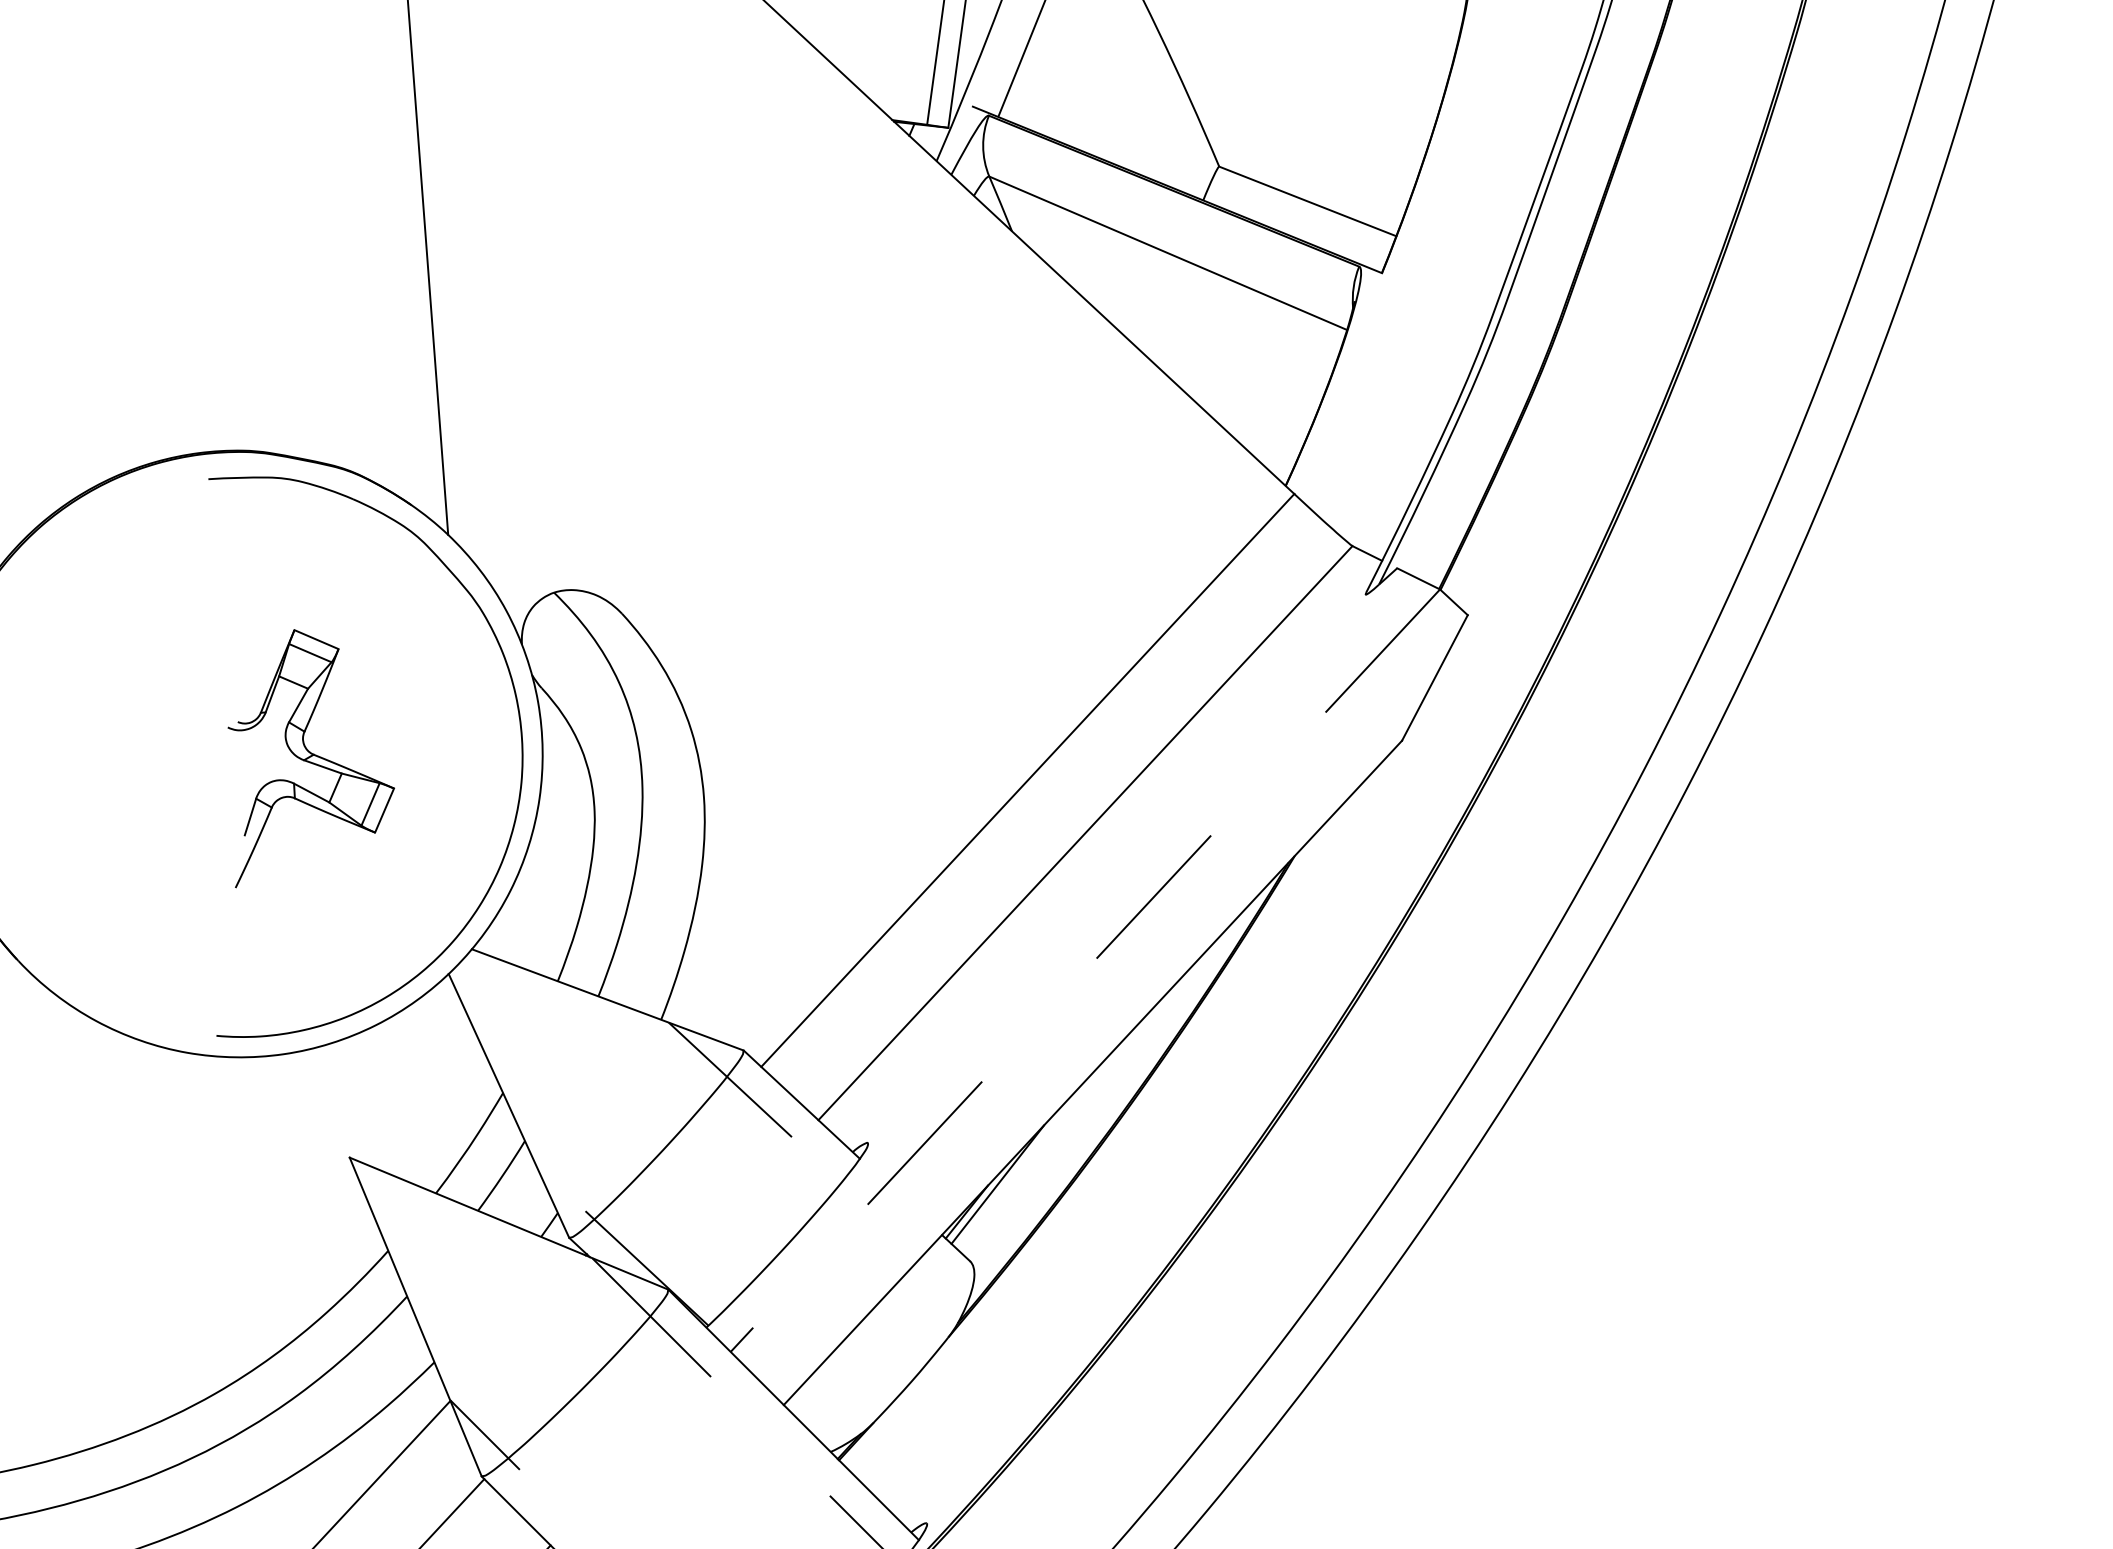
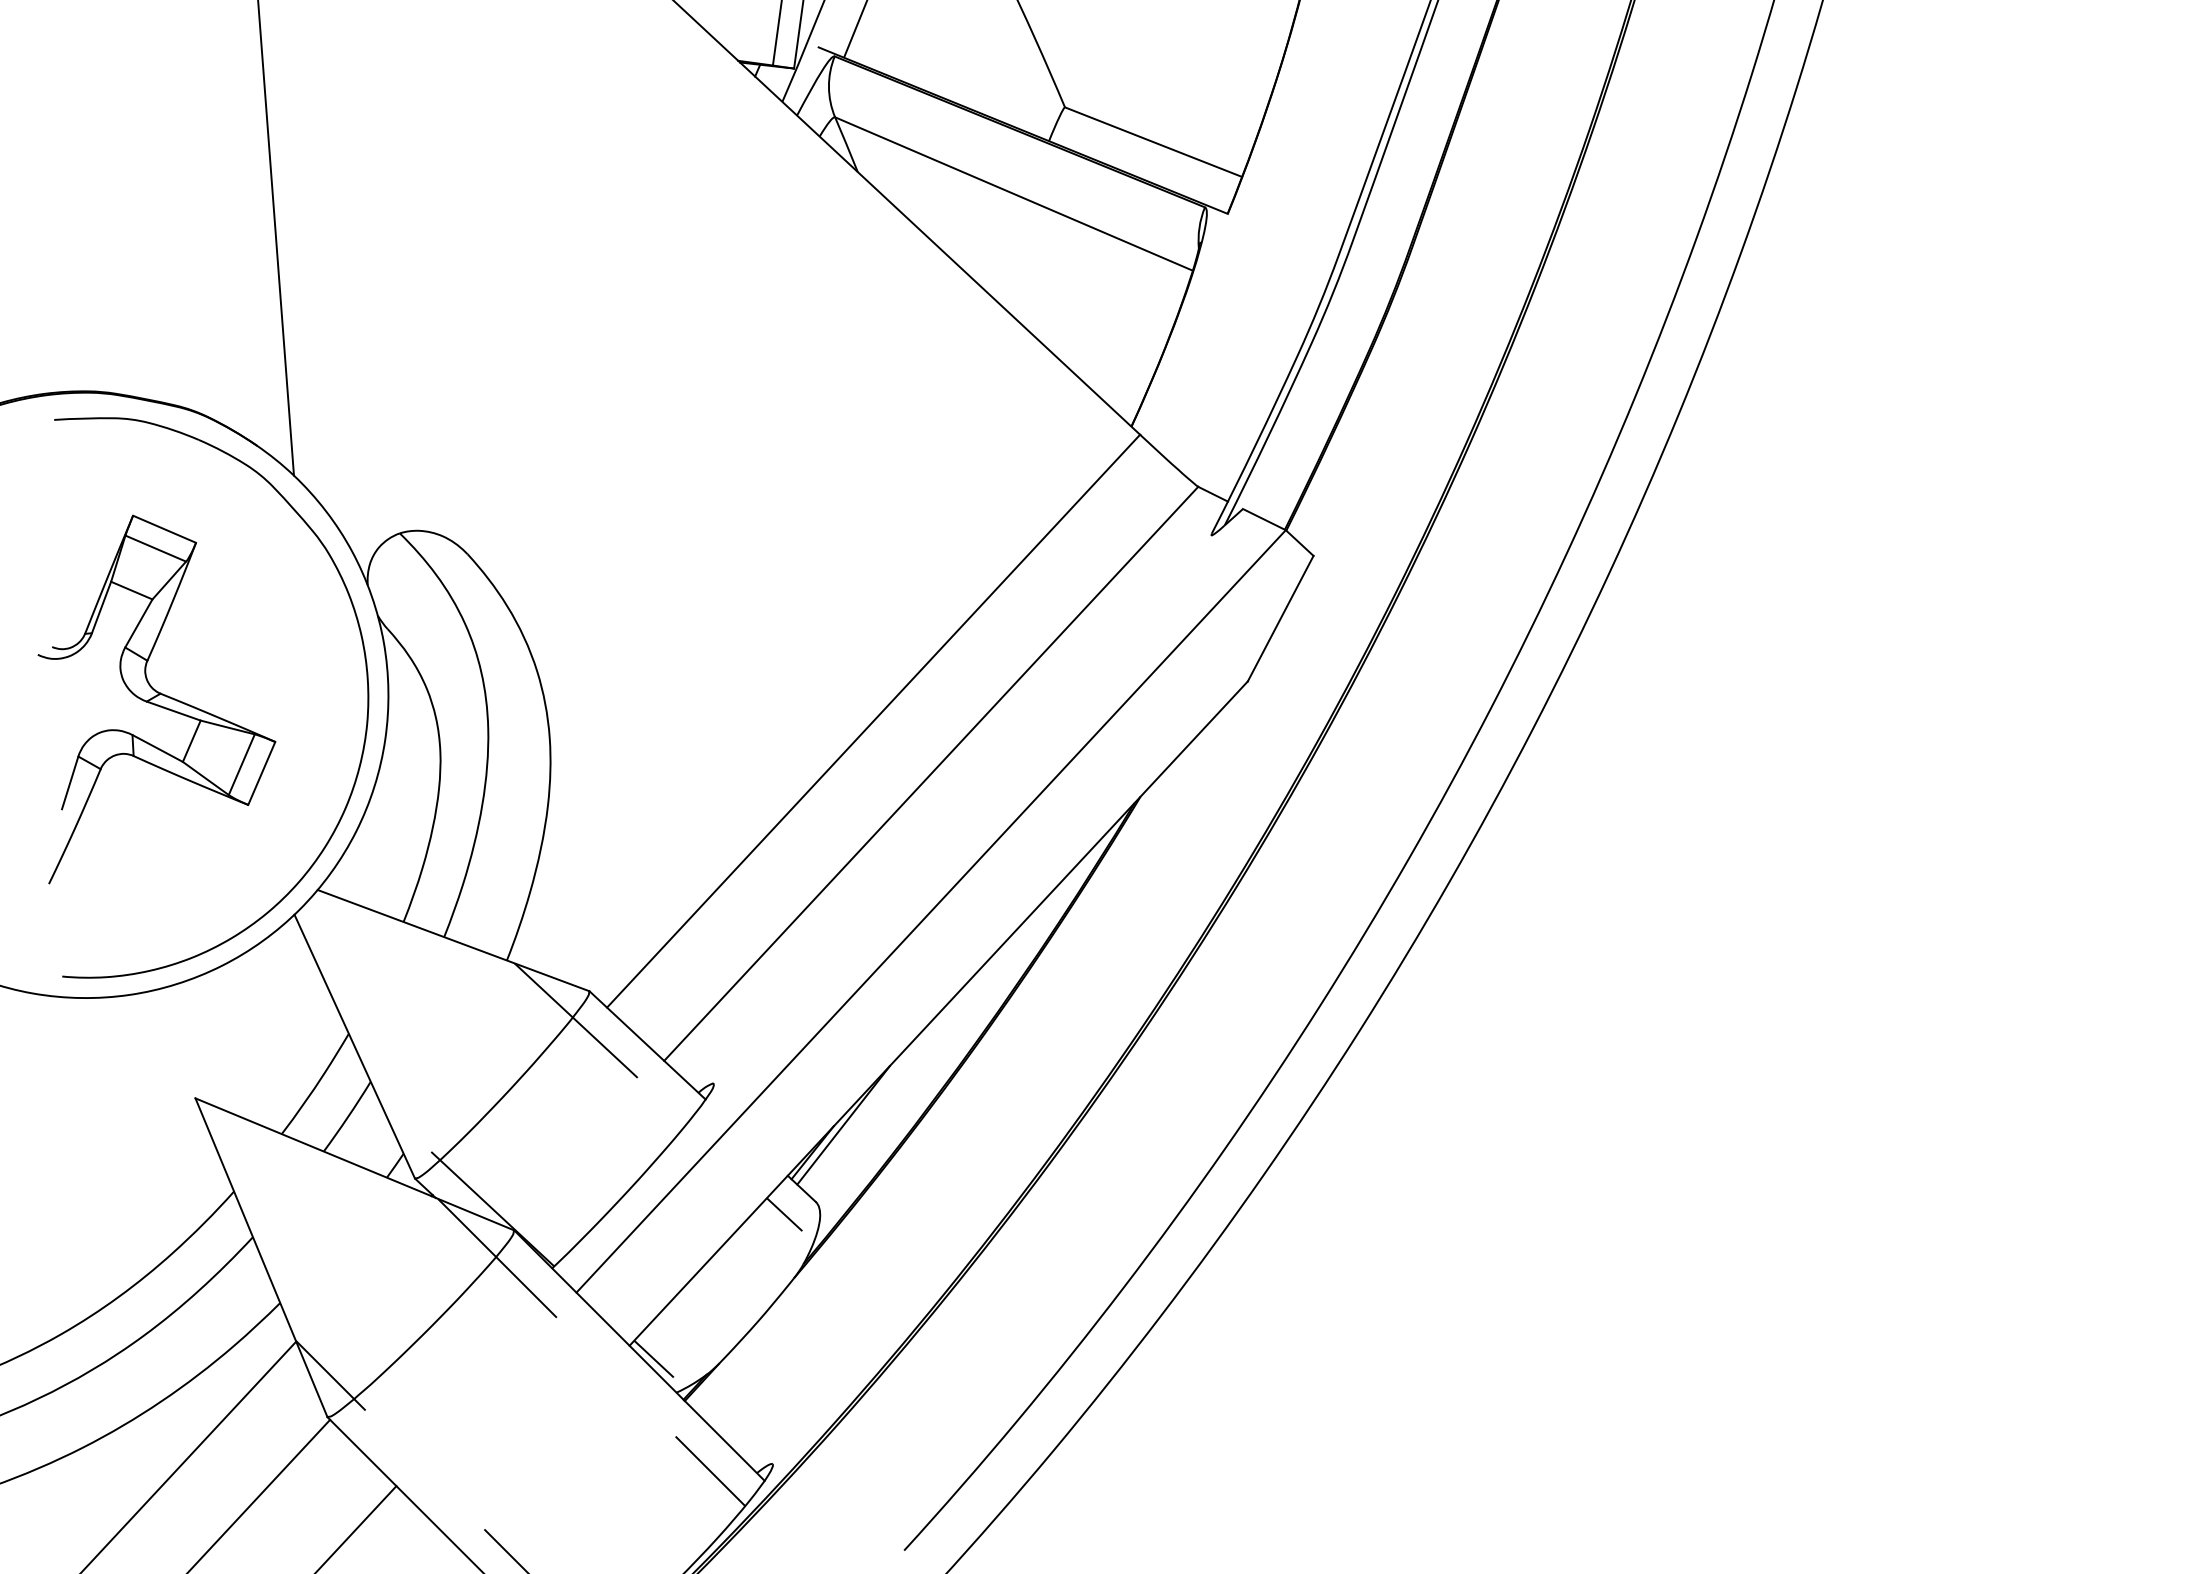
part: (310, 758) -> (156, 699), size x1.43
line: (1085, 970) -> (931, 911), dashed -> solid
line: (938, 1273) -> (784, 1214), added
line: (807, 1417) -> (653, 1358), added

